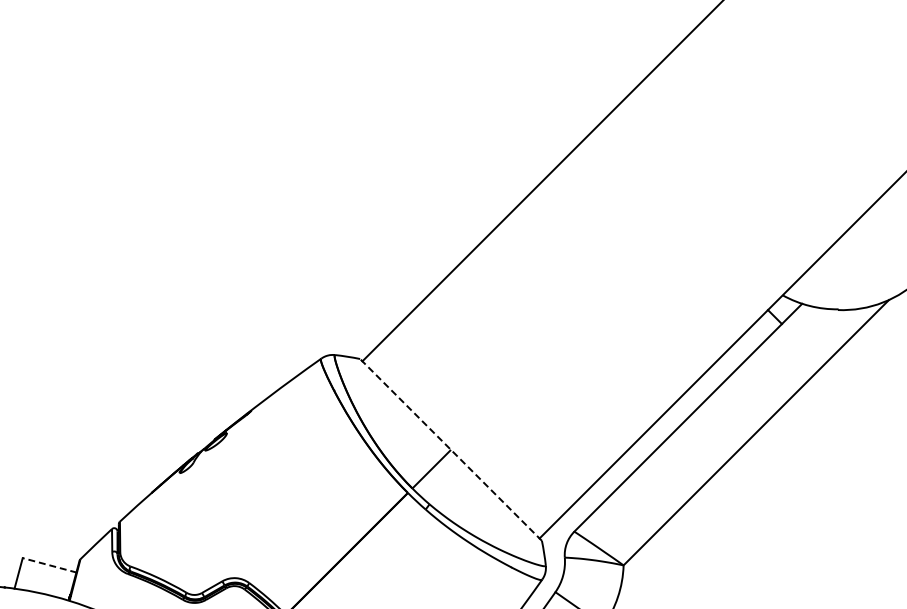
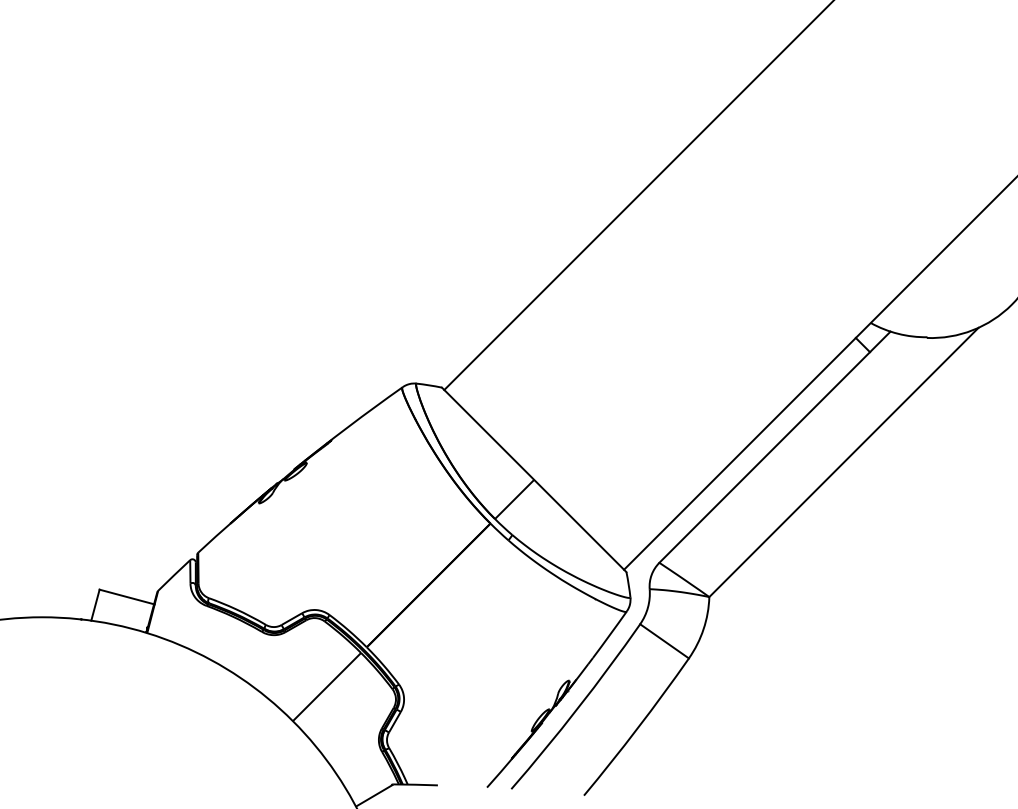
line: (450, 449) -> (533, 479), dashed -> solid
line: (50, 565) -> (127, 597), dashed -> solid

